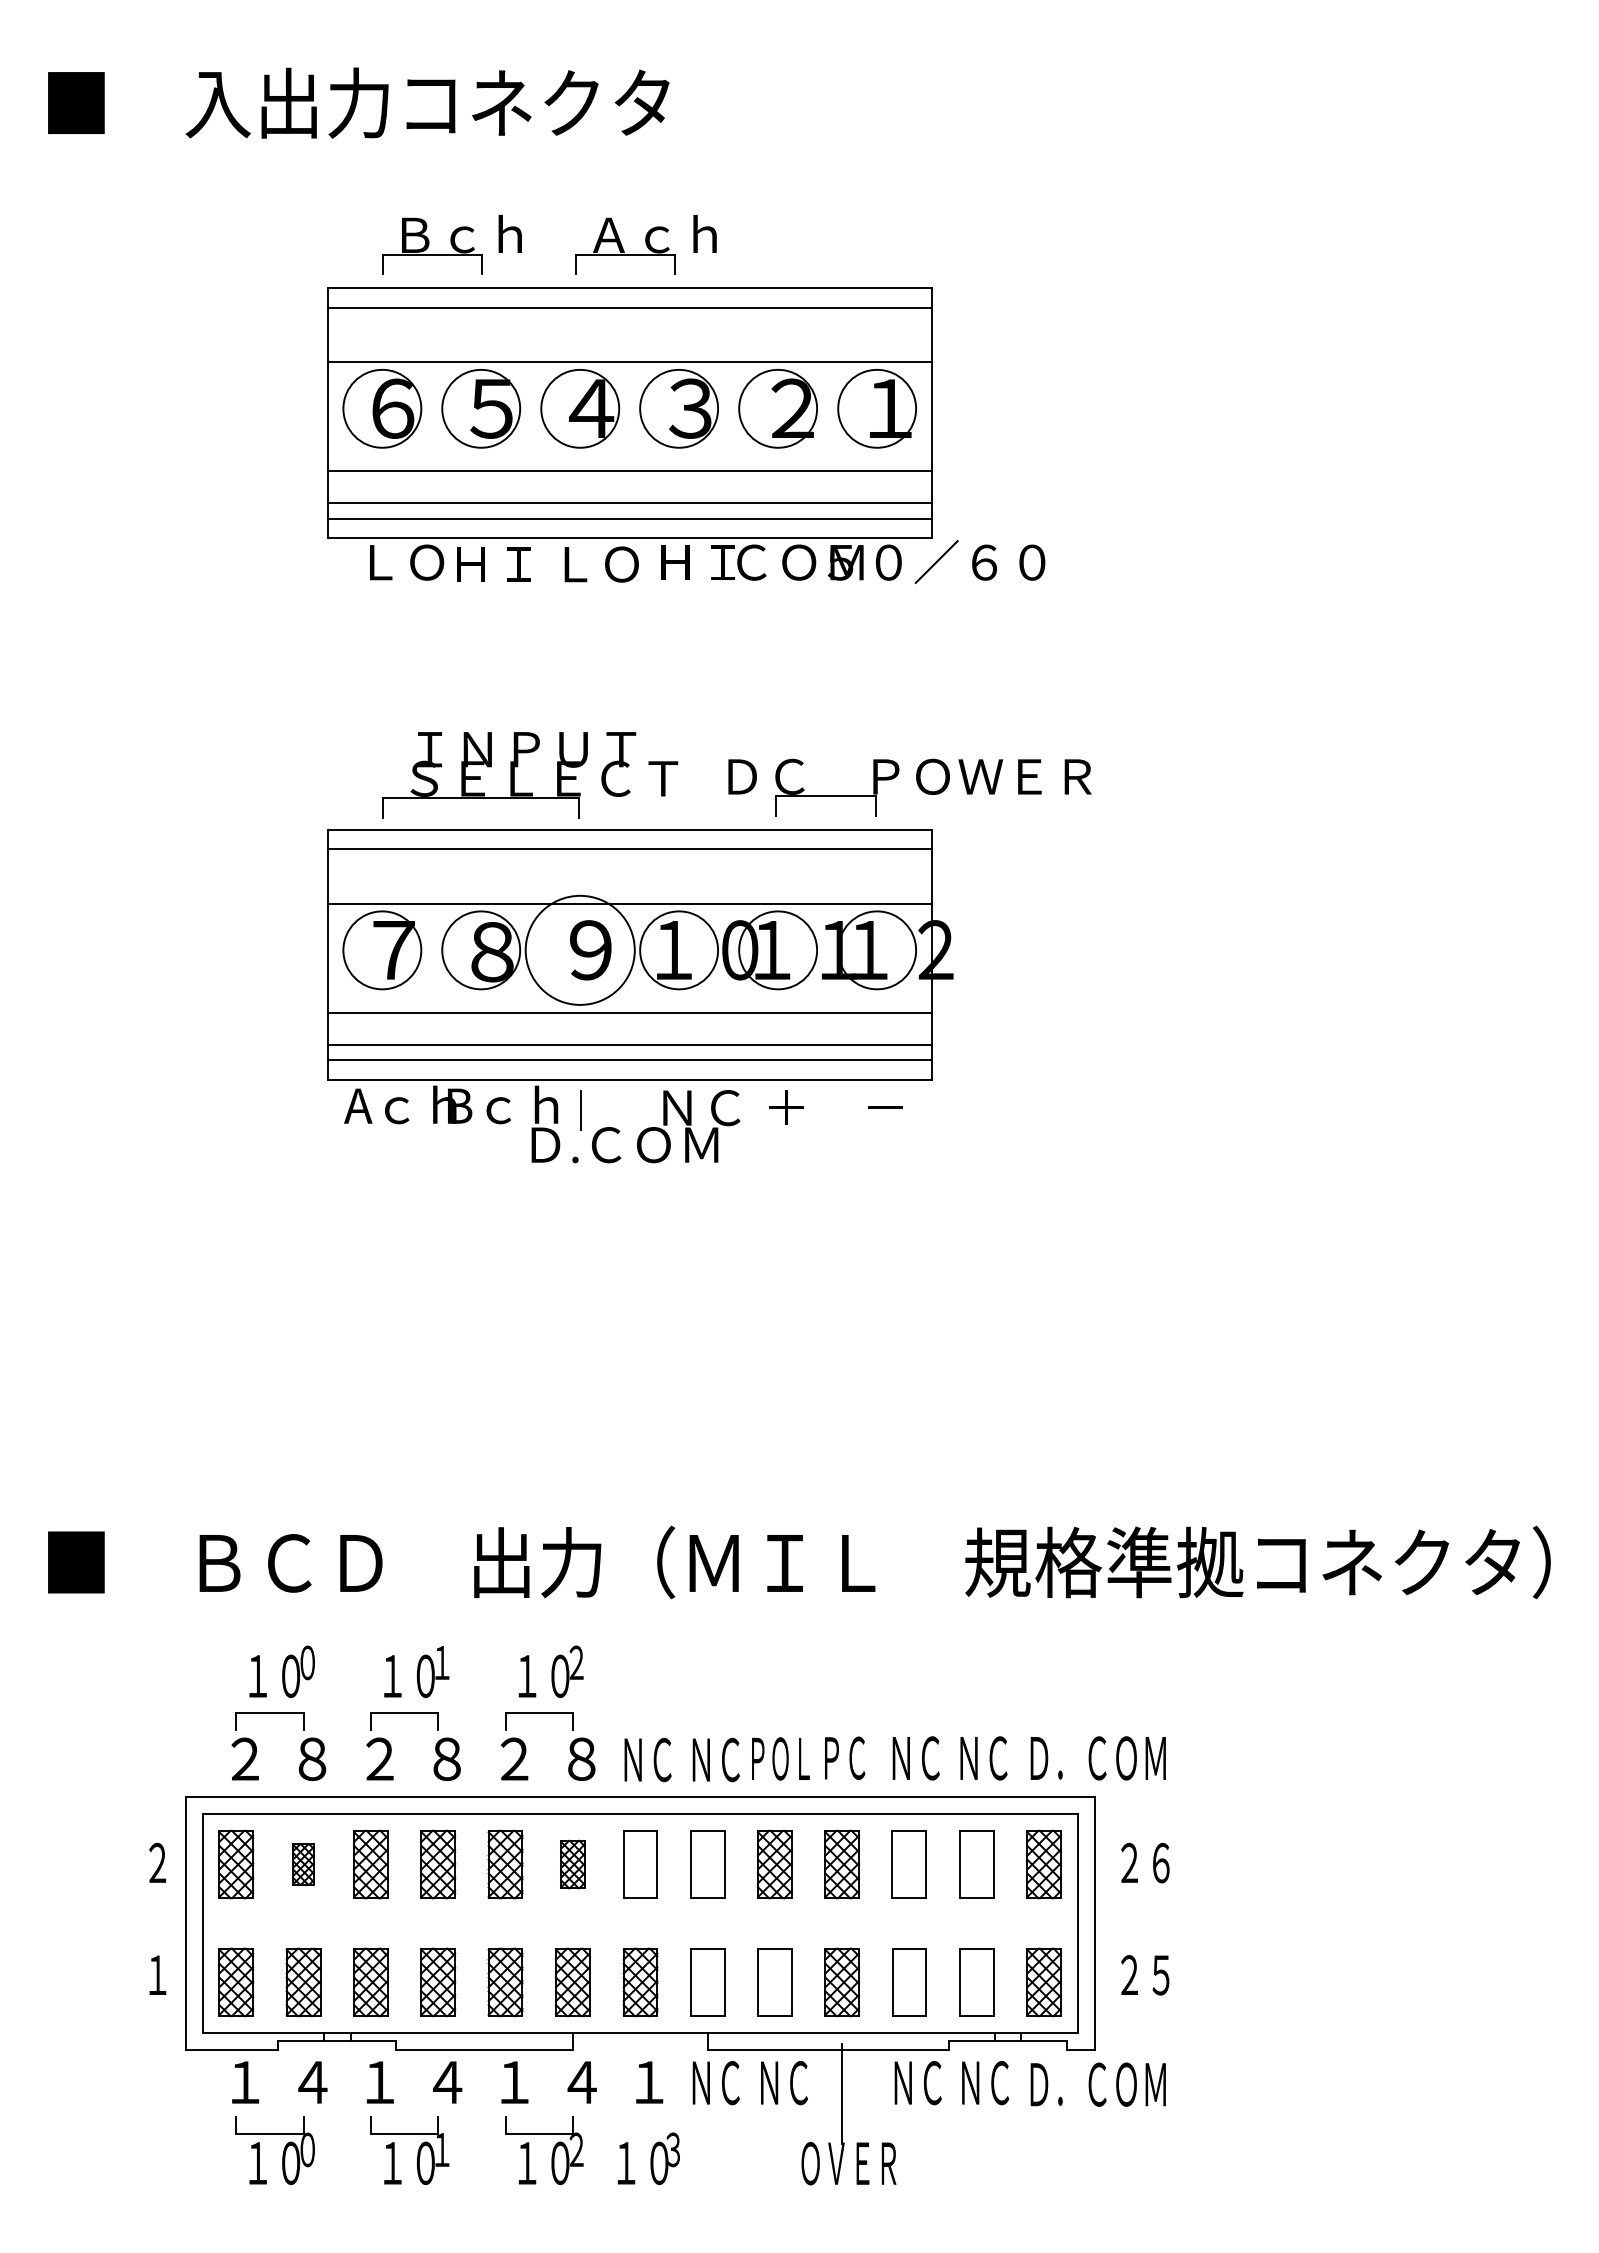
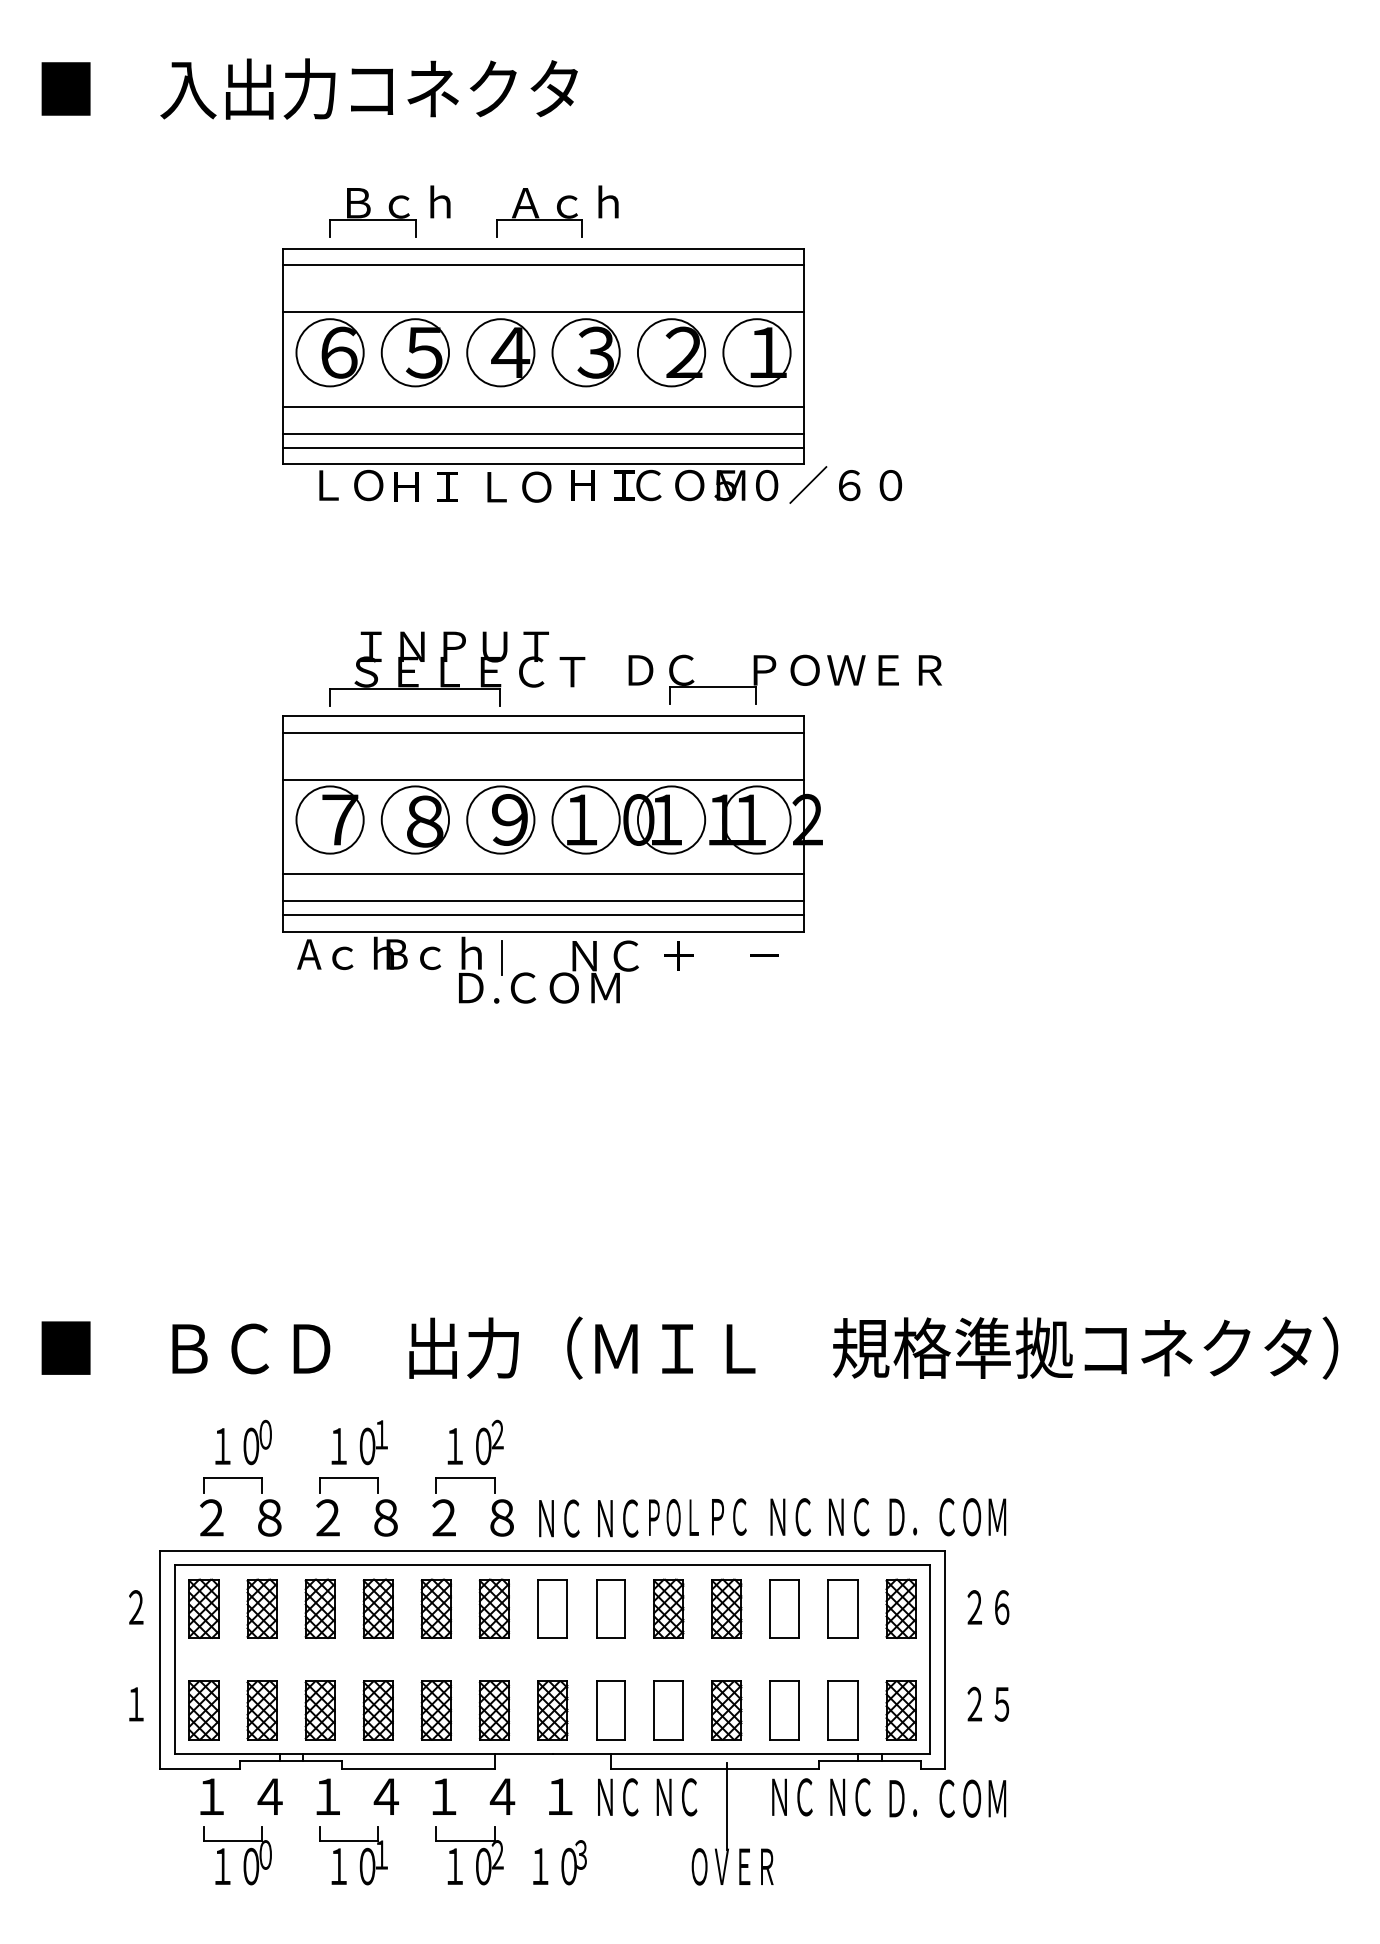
circle: (580, 950) -> (501, 820), size x0.71
part: (303, 1864) -> (262, 1608), size x1.67
part: (572, 1864) -> (494, 1608), size x1.43

